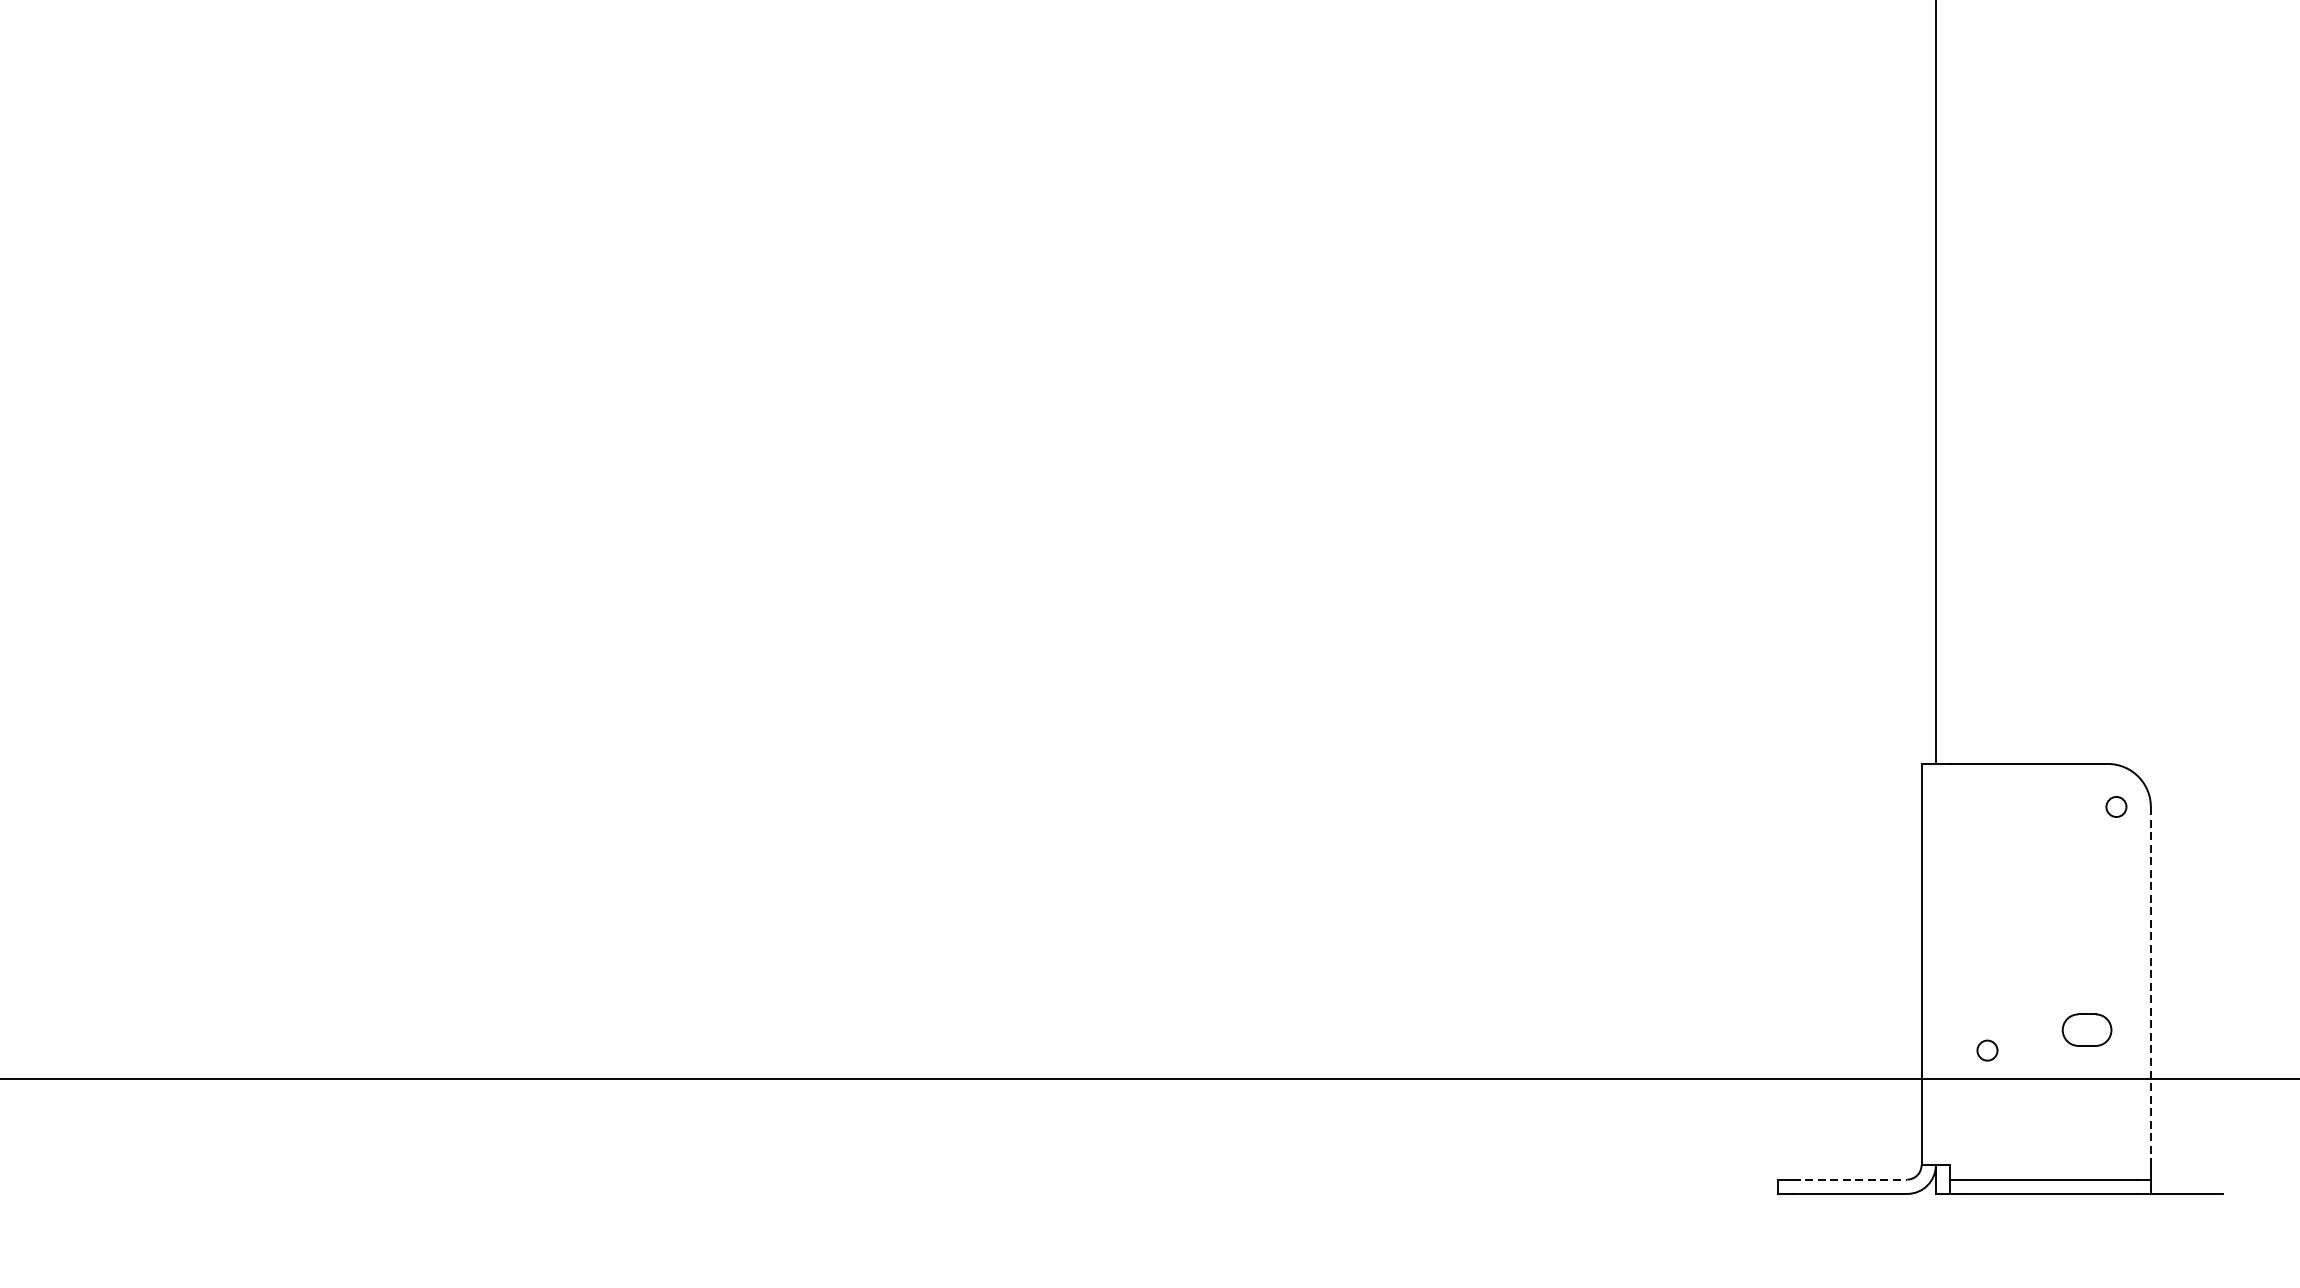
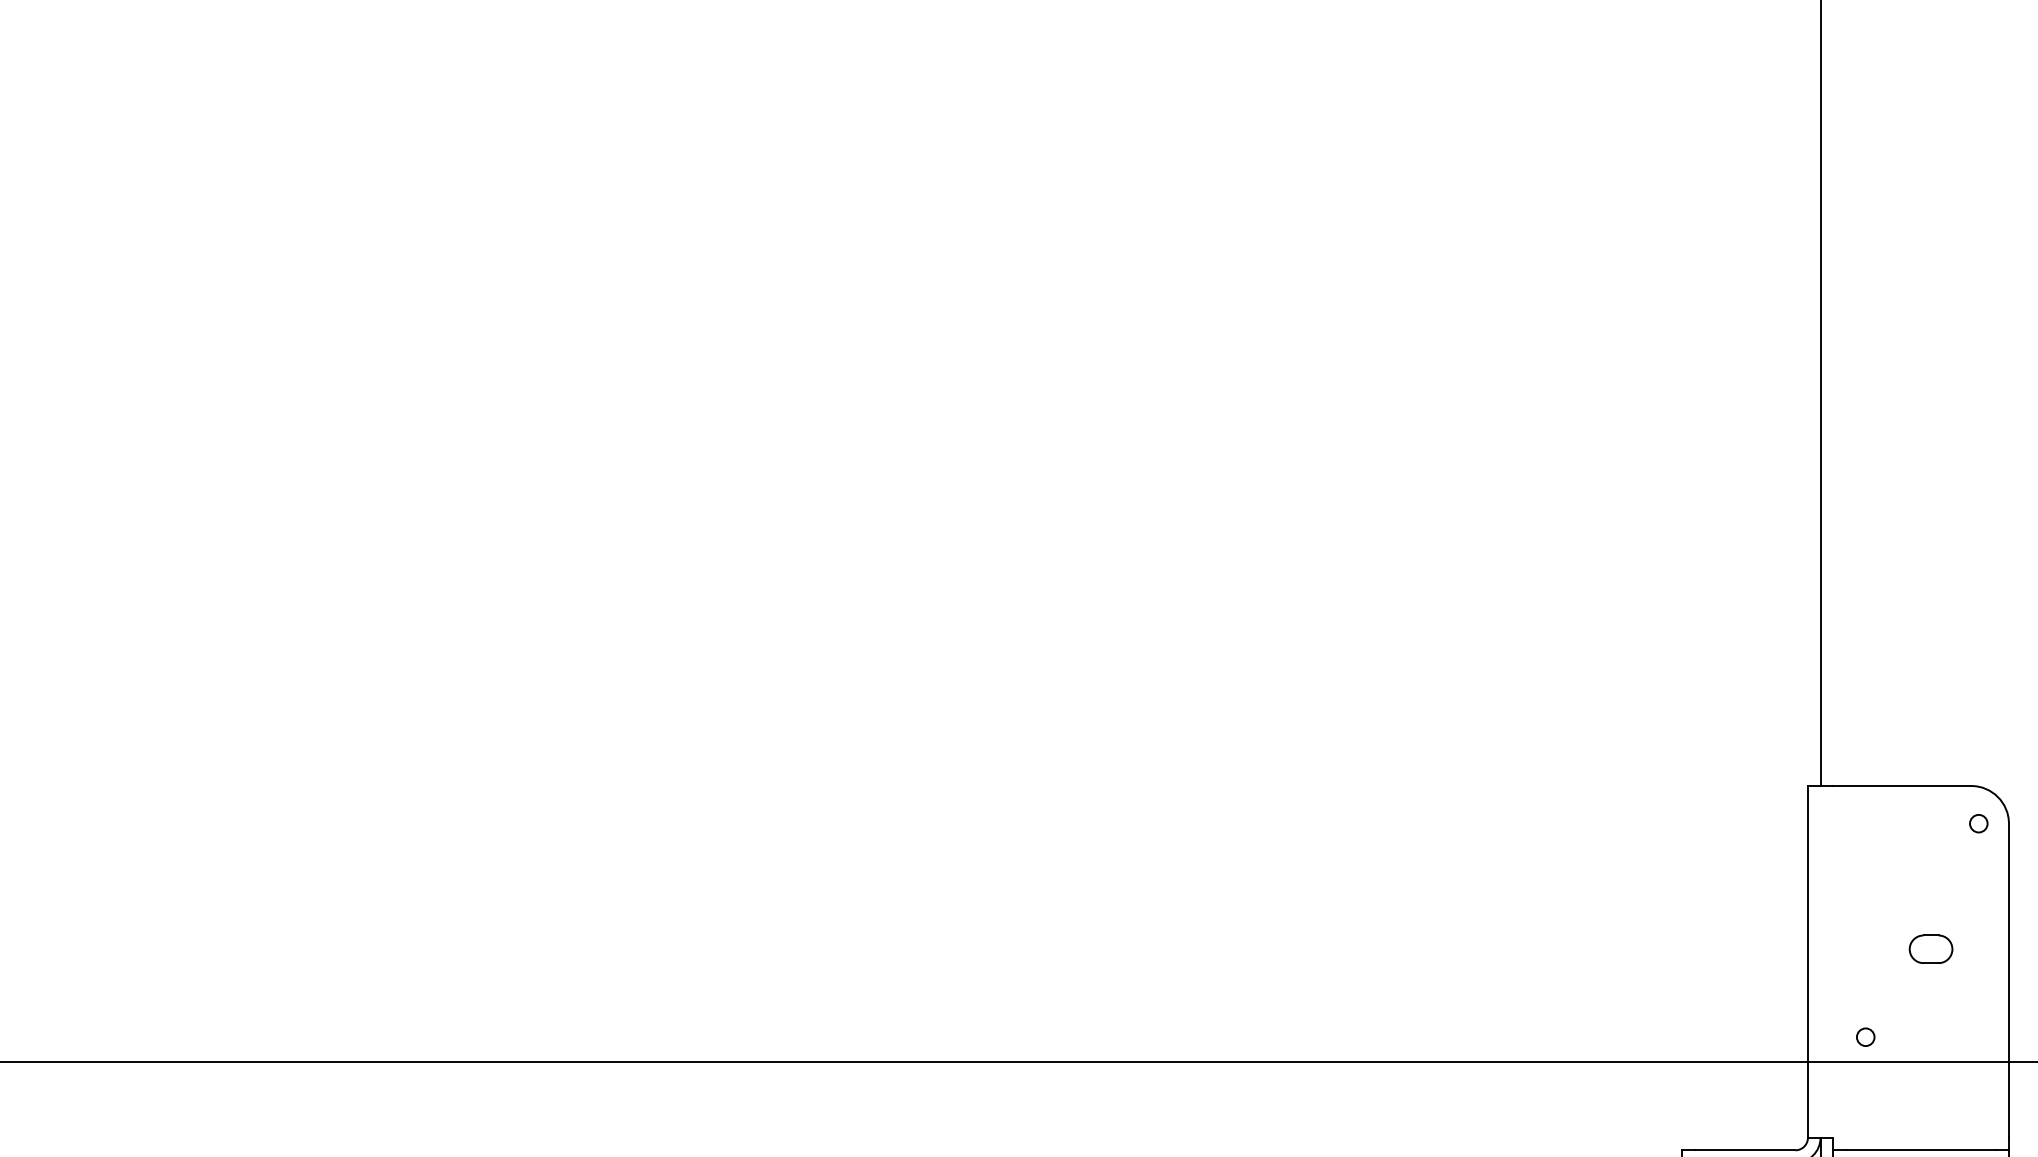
line: (2150, 987) -> (2008, 981), dashed -> solid
part: (2086, 1029) -> (1930, 948), moved
line: (1850, 1179) -> (1745, 1150), dashed -> solid

